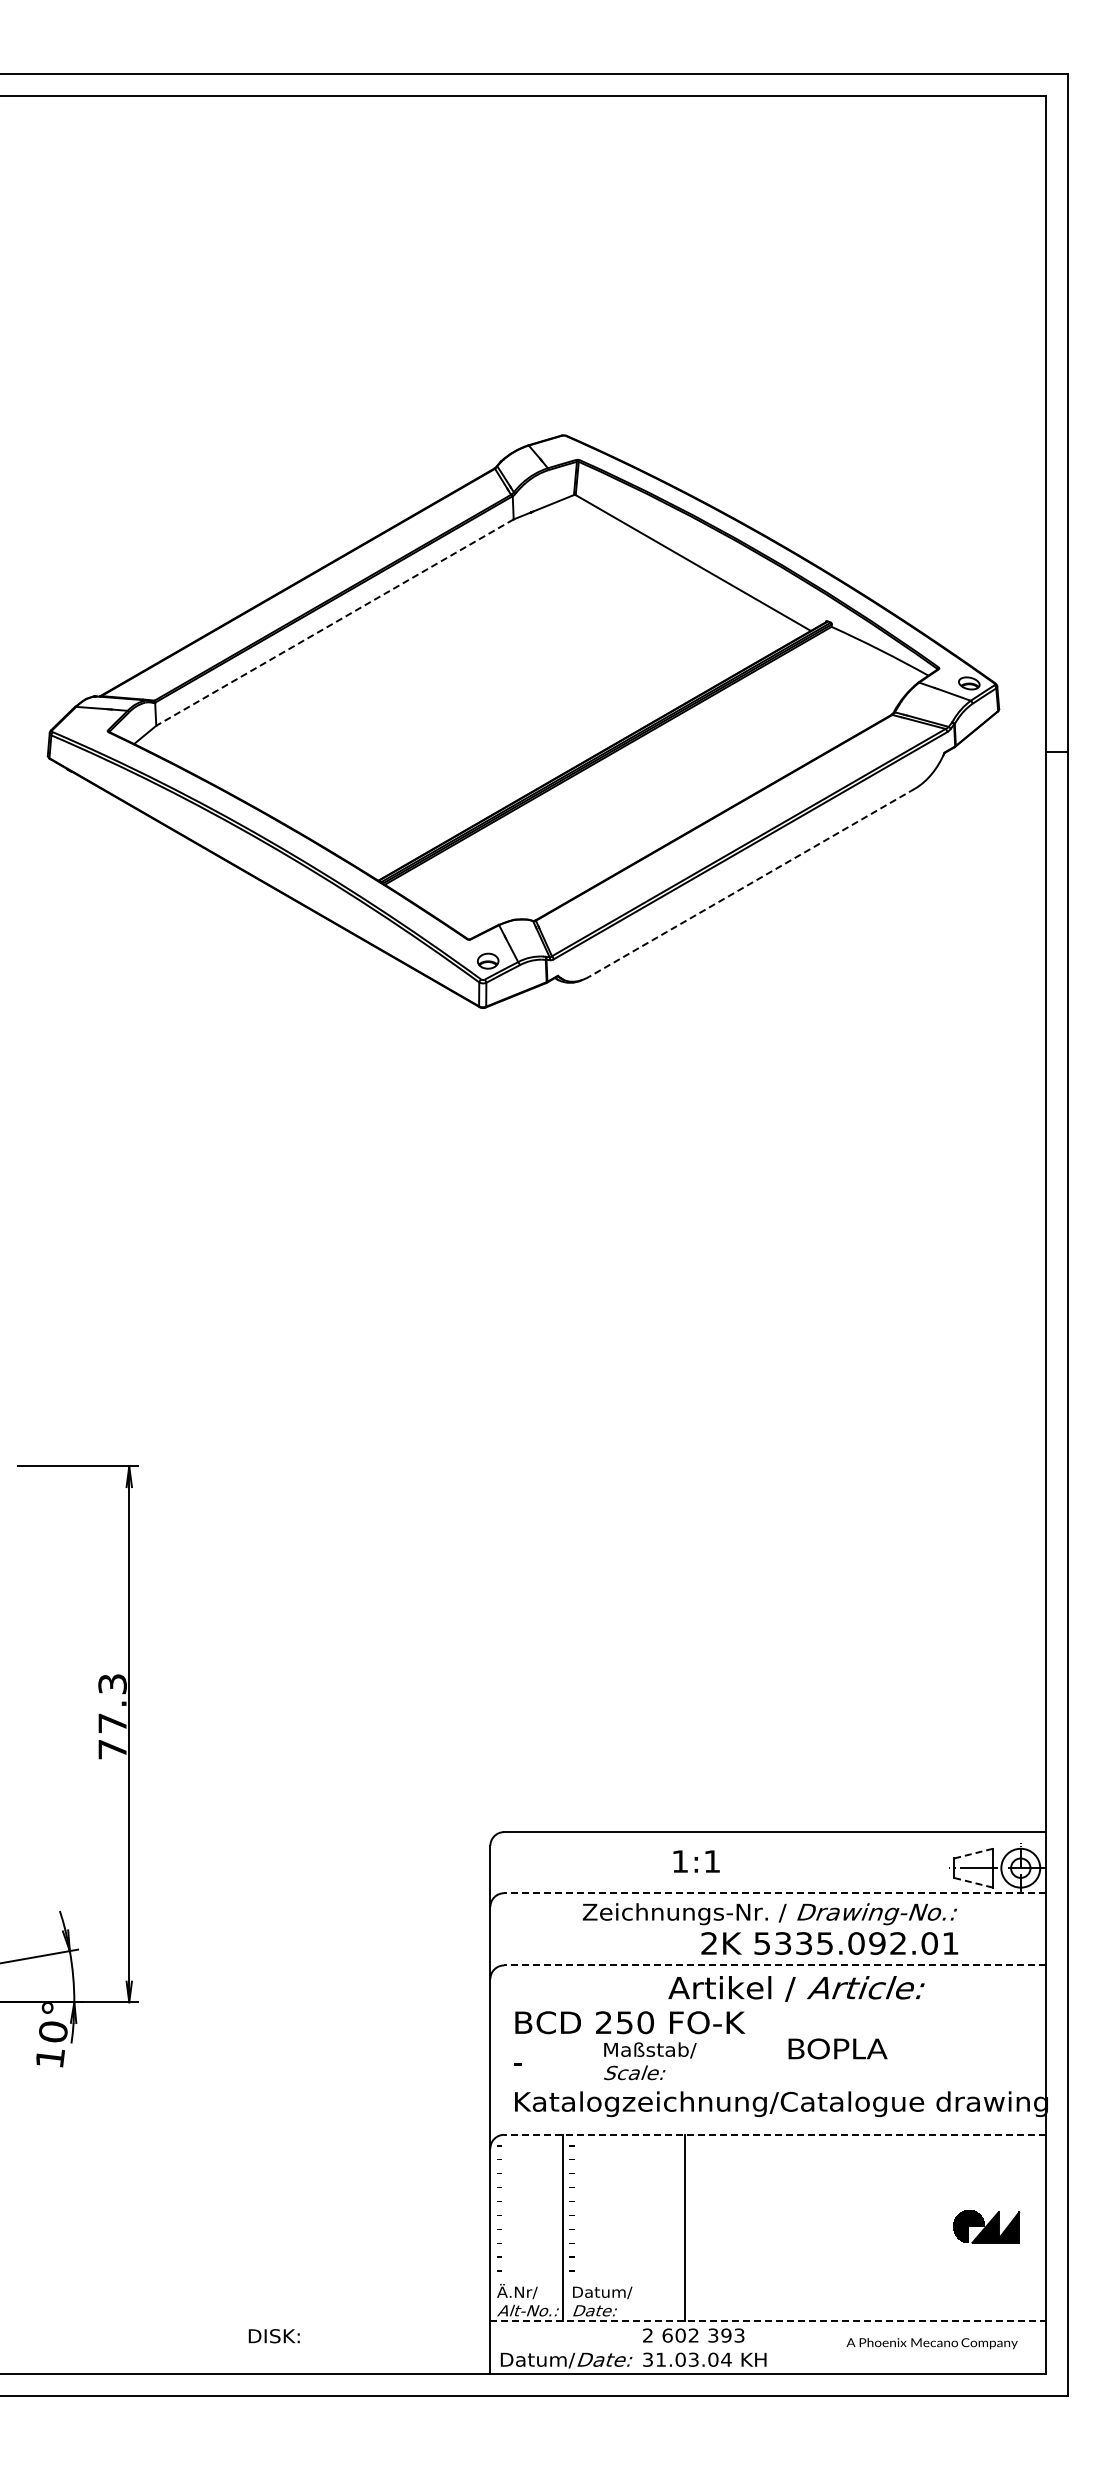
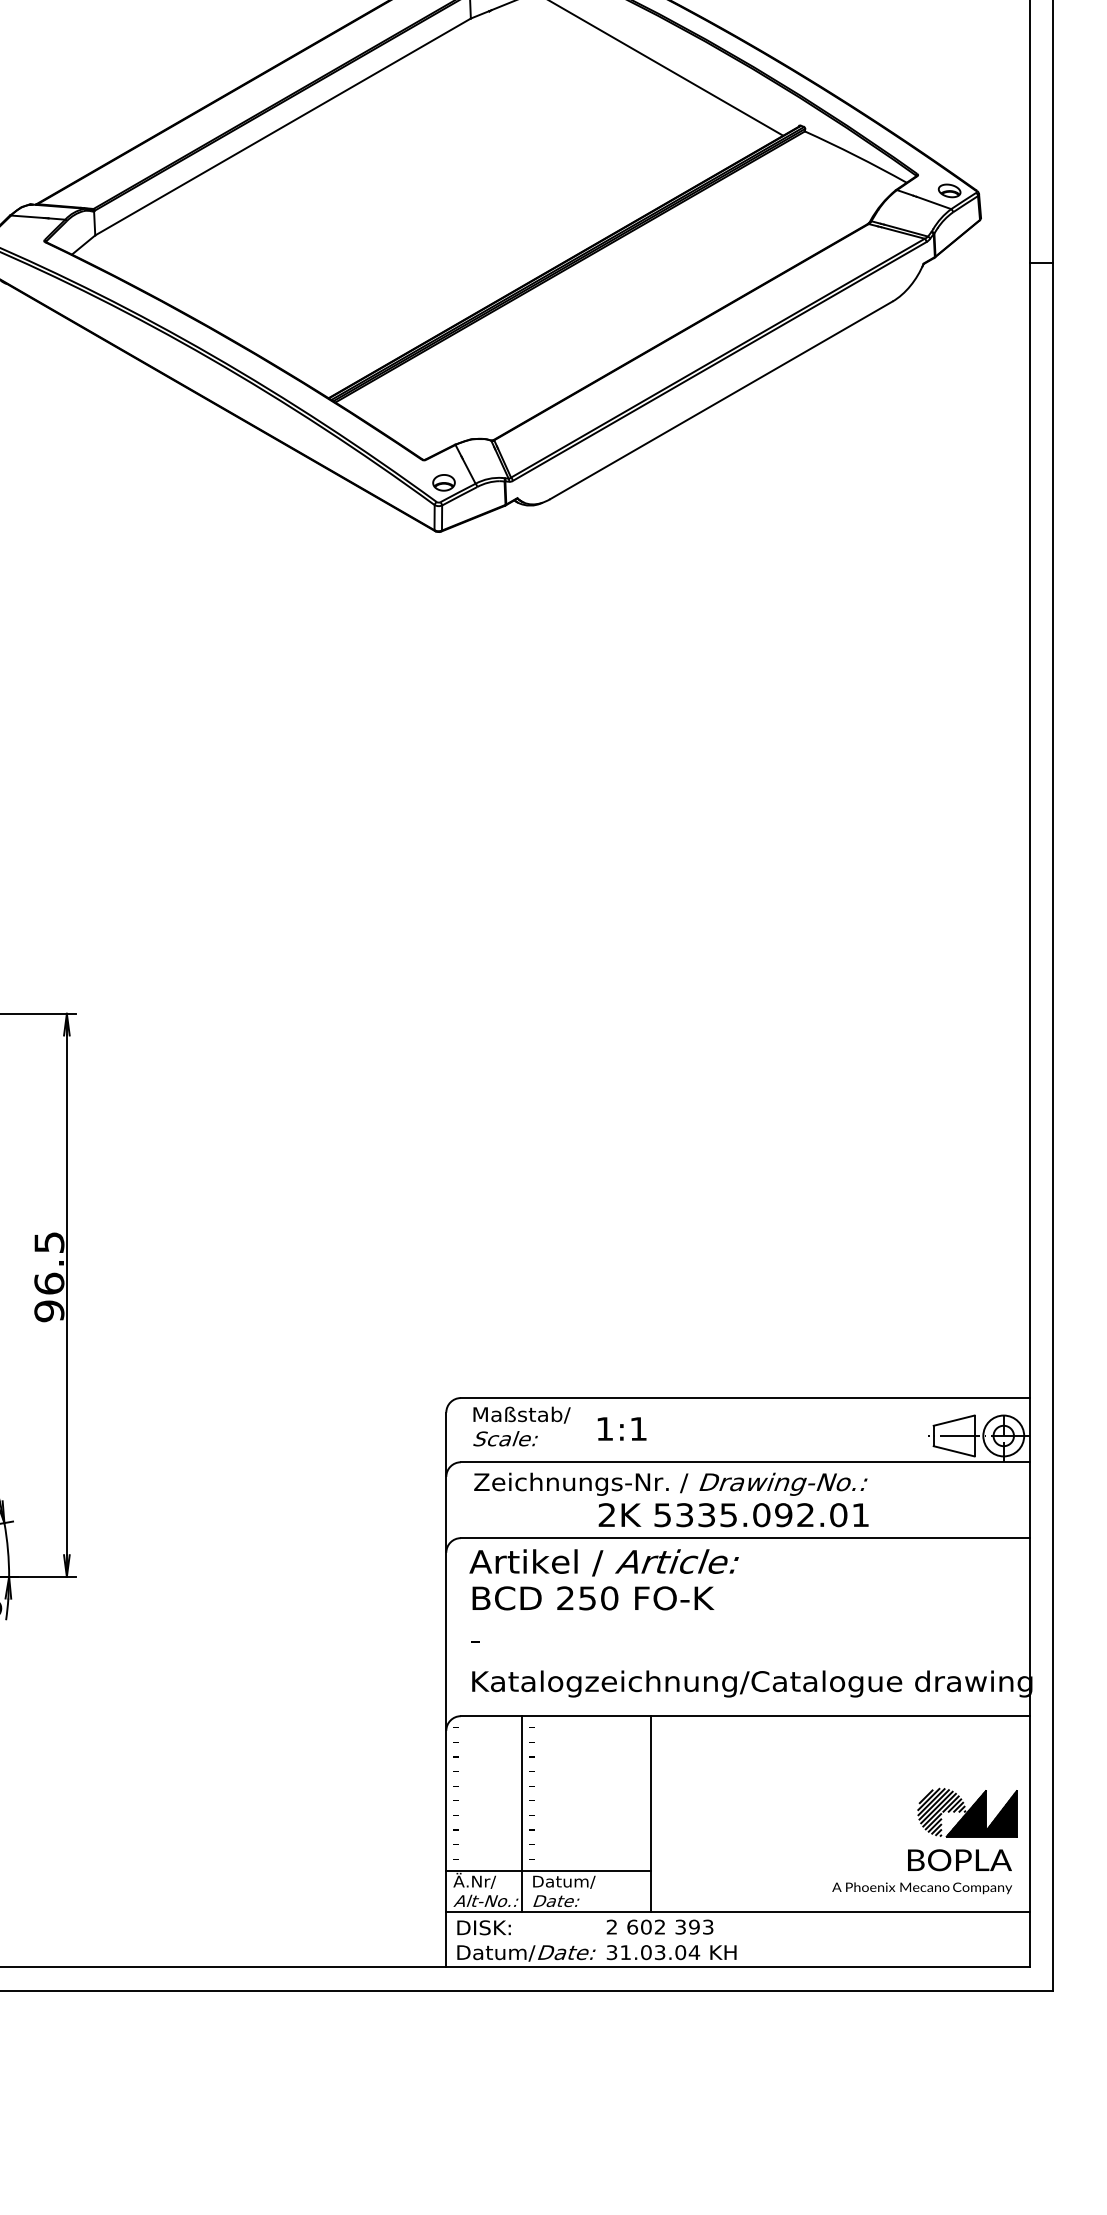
line: (334, 622) -> (282, 126), dashed -> solid
line: (751, 882) -> (720, 400), dashed -> solid
text: (112, 1716) -> (49, 1276), 77.3 -> 96.5
line: (973, 1853) -> (954, 1420), dashed -> solid
text: (696, 1861) -> (621, 1428), moved
line: (973, 1882) -> (954, 1451), dashed -> solid
line: (775, 1893) -> (745, 1462), dashed -> solid
text: (770, 1928) -> (671, 1499), moved
line: (775, 1965) -> (745, 1538), dashed -> solid
text: (796, 1988) -> (604, 1562), moved
text: (837, 2048) -> (959, 1859), moved
text: (650, 2061) -> (522, 1426), moved
line: (775, 2134) -> (745, 1715), dashed -> solid
part: (986, 2226) -> (967, 1812), size x1.43
line: (587, 2282) -> (548, 1871), added
line: (768, 2320) -> (738, 1911), dashed -> solid
text: (273, 2336) -> (483, 1928), moved
text: (931, 2343) -> (921, 1888), moved

